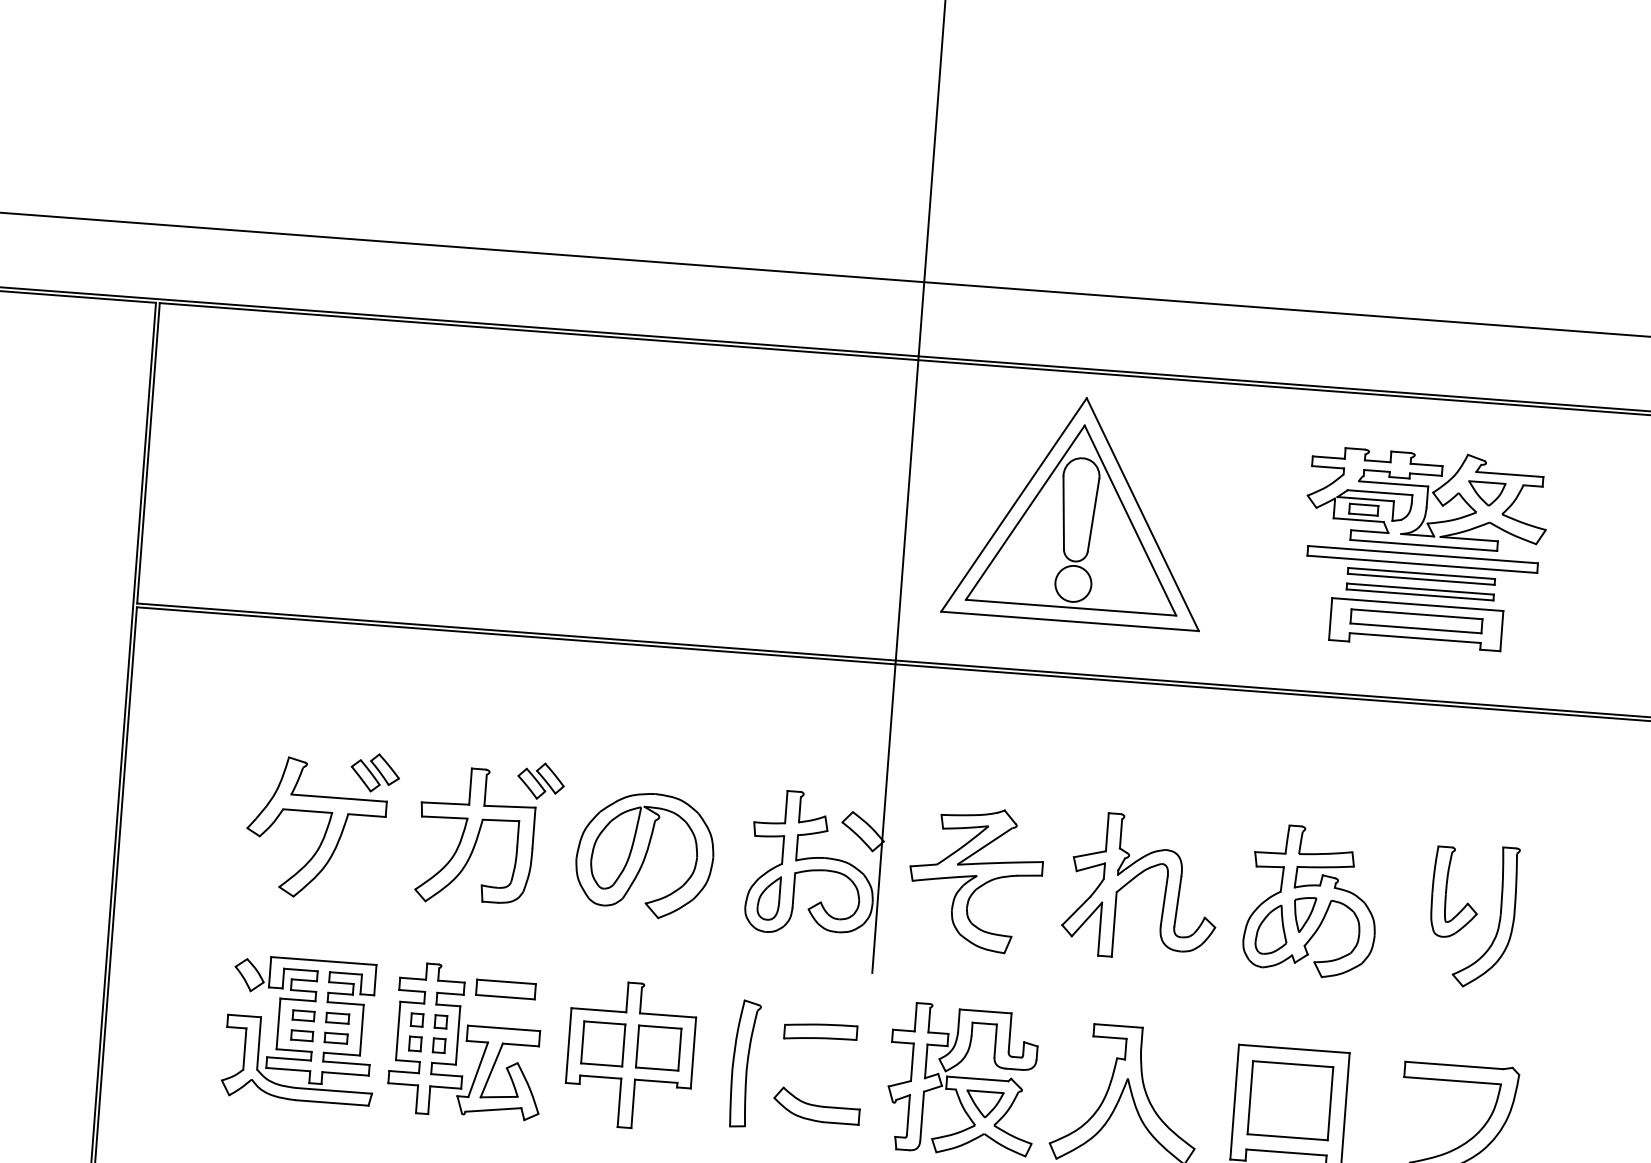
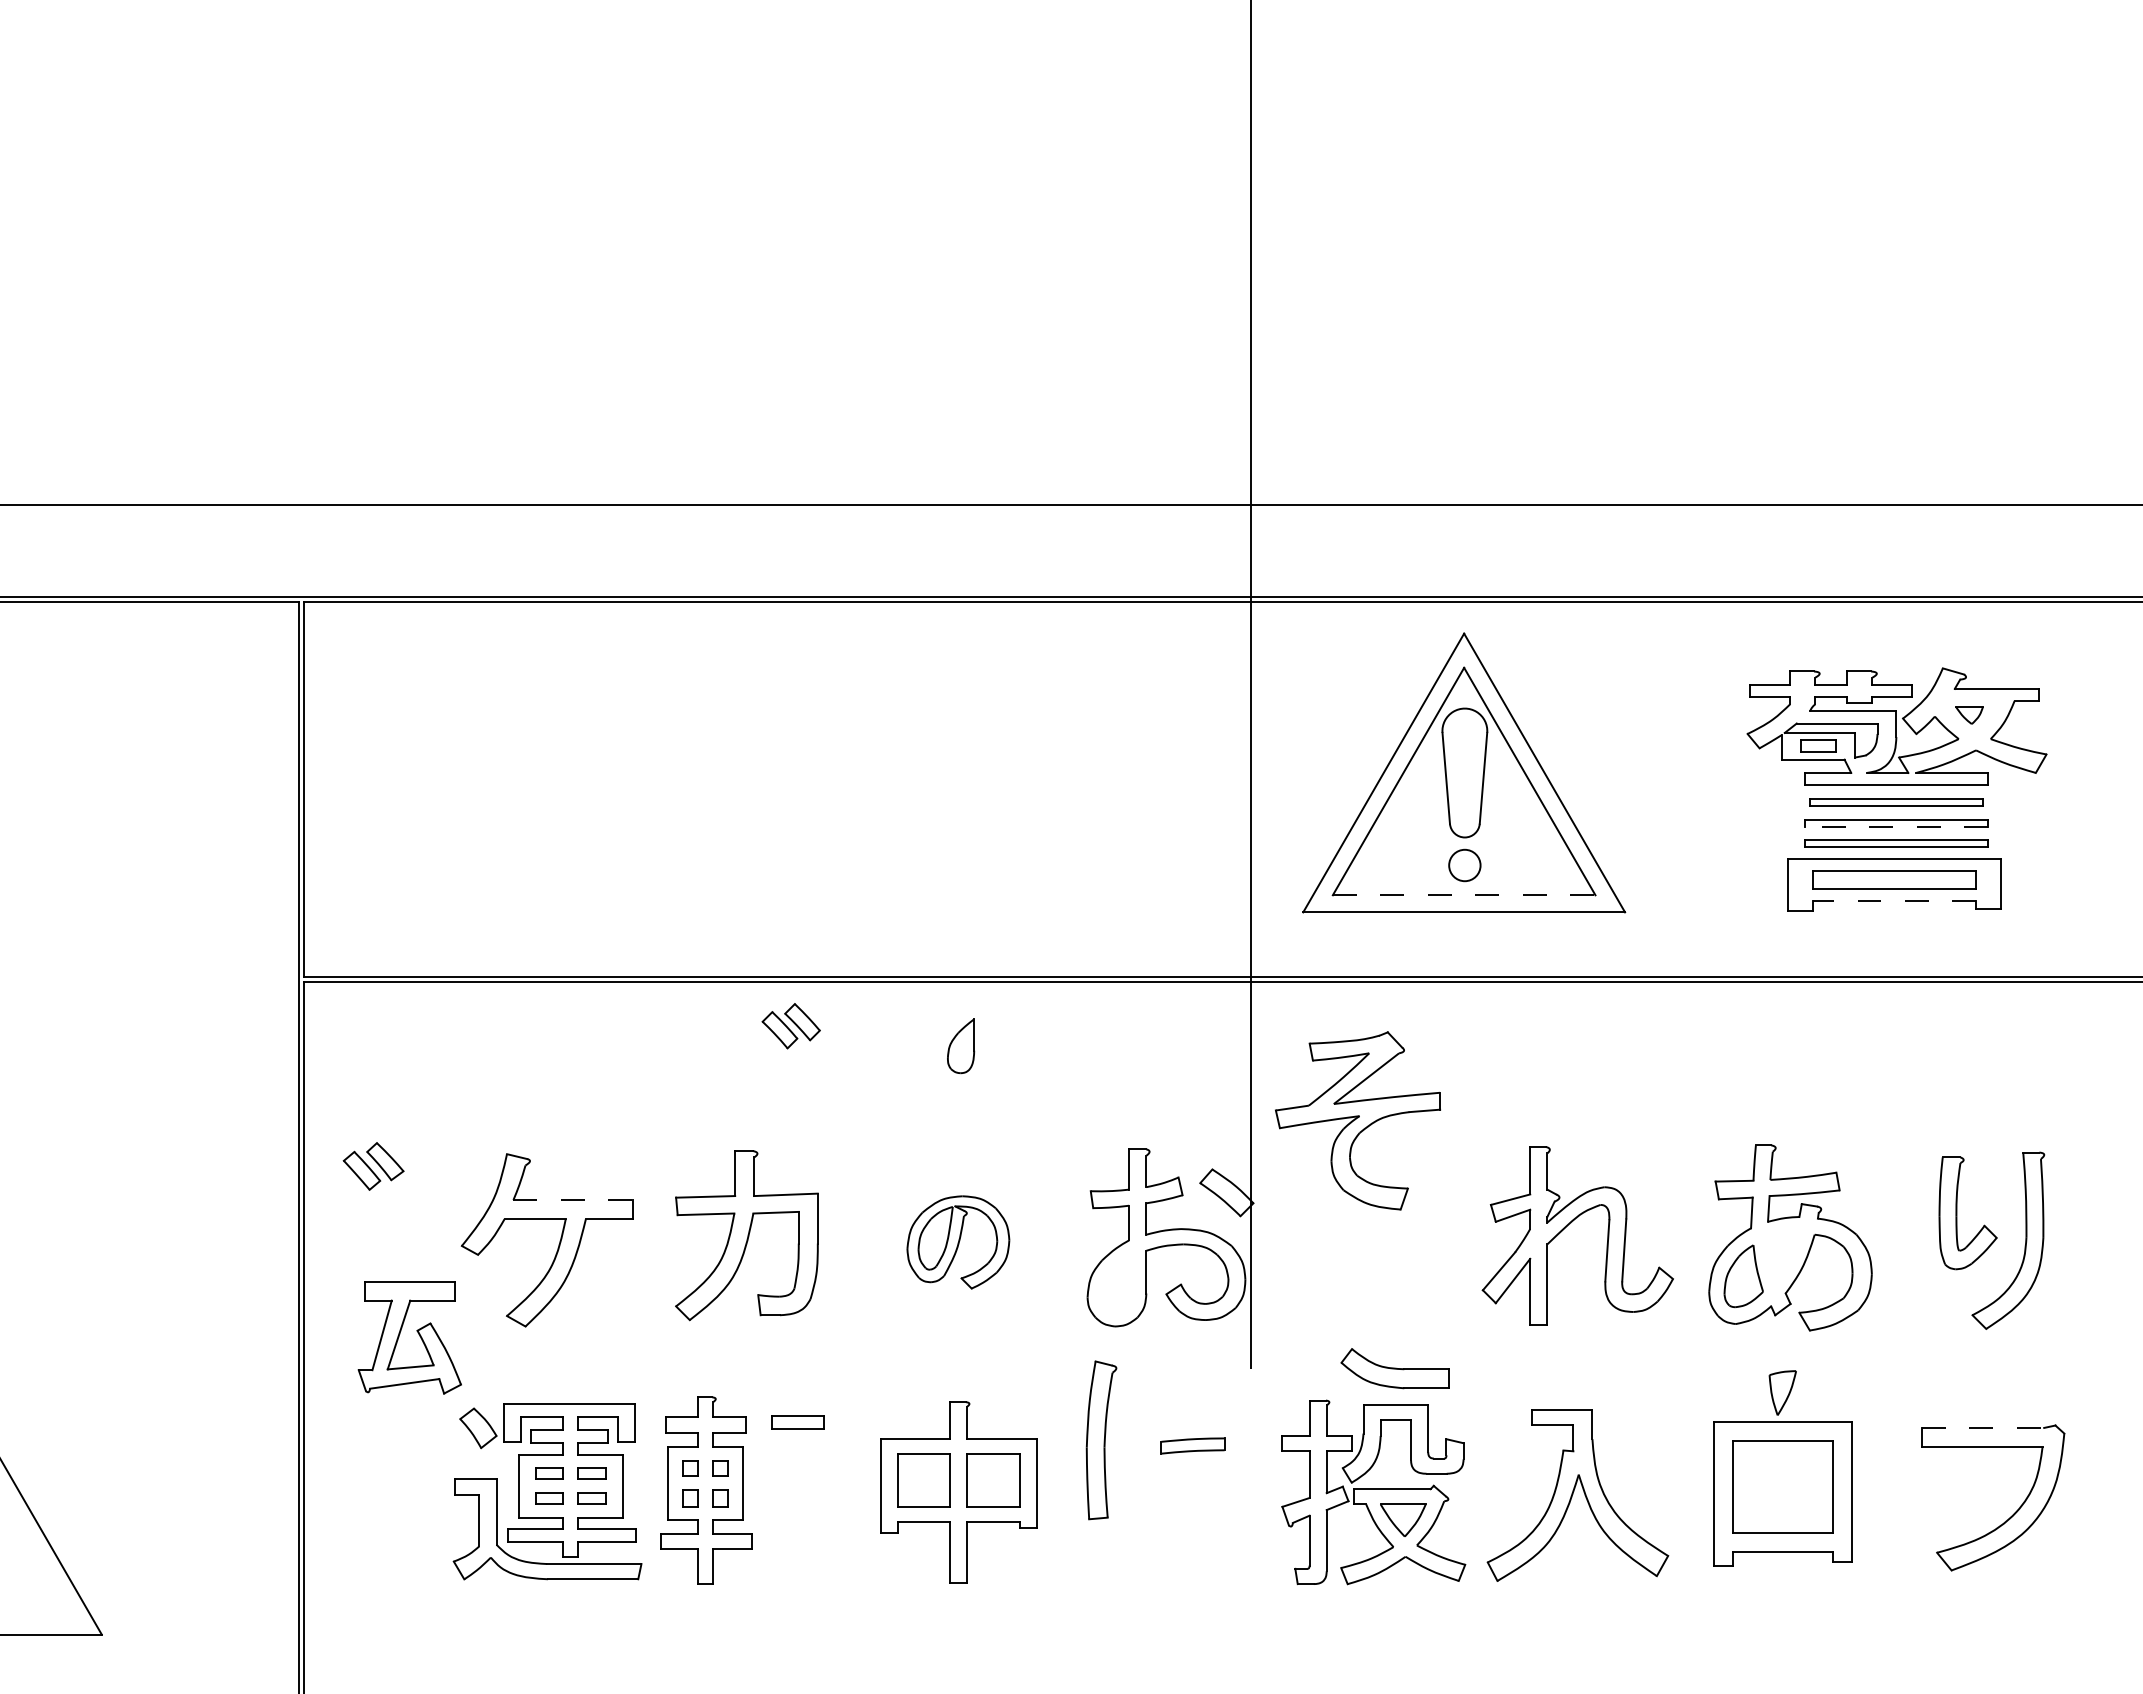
part: (1486, 494) -> (1969, 715), size x0.6
part: (1422, 559) -> (1896, 802), size x0.6
line: (1421, 579) -> (1896, 827), solid -> dashed
circle: (1073, 583) -> (1464, 865), size x0.7
line: (1071, 607) -> (1464, 895), solid -> dashed
line: (1415, 637) -> (1894, 900), solid -> dashed
part: (375, 773) -> (373, 1166), moved
part: (540, 781) -> (790, 1026), moved
line: (339, 798) -> (573, 1200), solid -> dashed
part: (645, 855) -> (958, 1242), size x0.6
part: (975, 879) -> (1357, 1120), moved
part: (769, 898) -> (961, 1046), moved
part: (1304, 914) -> (1782, 1392), moved
part: (505, 989) -> (797, 1422), size x0.7
part: (820, 1031) -> (1192, 1445), size x0.7
part: (744, 1064) -> (1101, 1440), moved
line: (1454, 1065) -> (1983, 1427), solid -> dashed
part: (505, 1068) -> (416, 1331), moved
part: (816, 1105) -> (1394, 1368), moved

